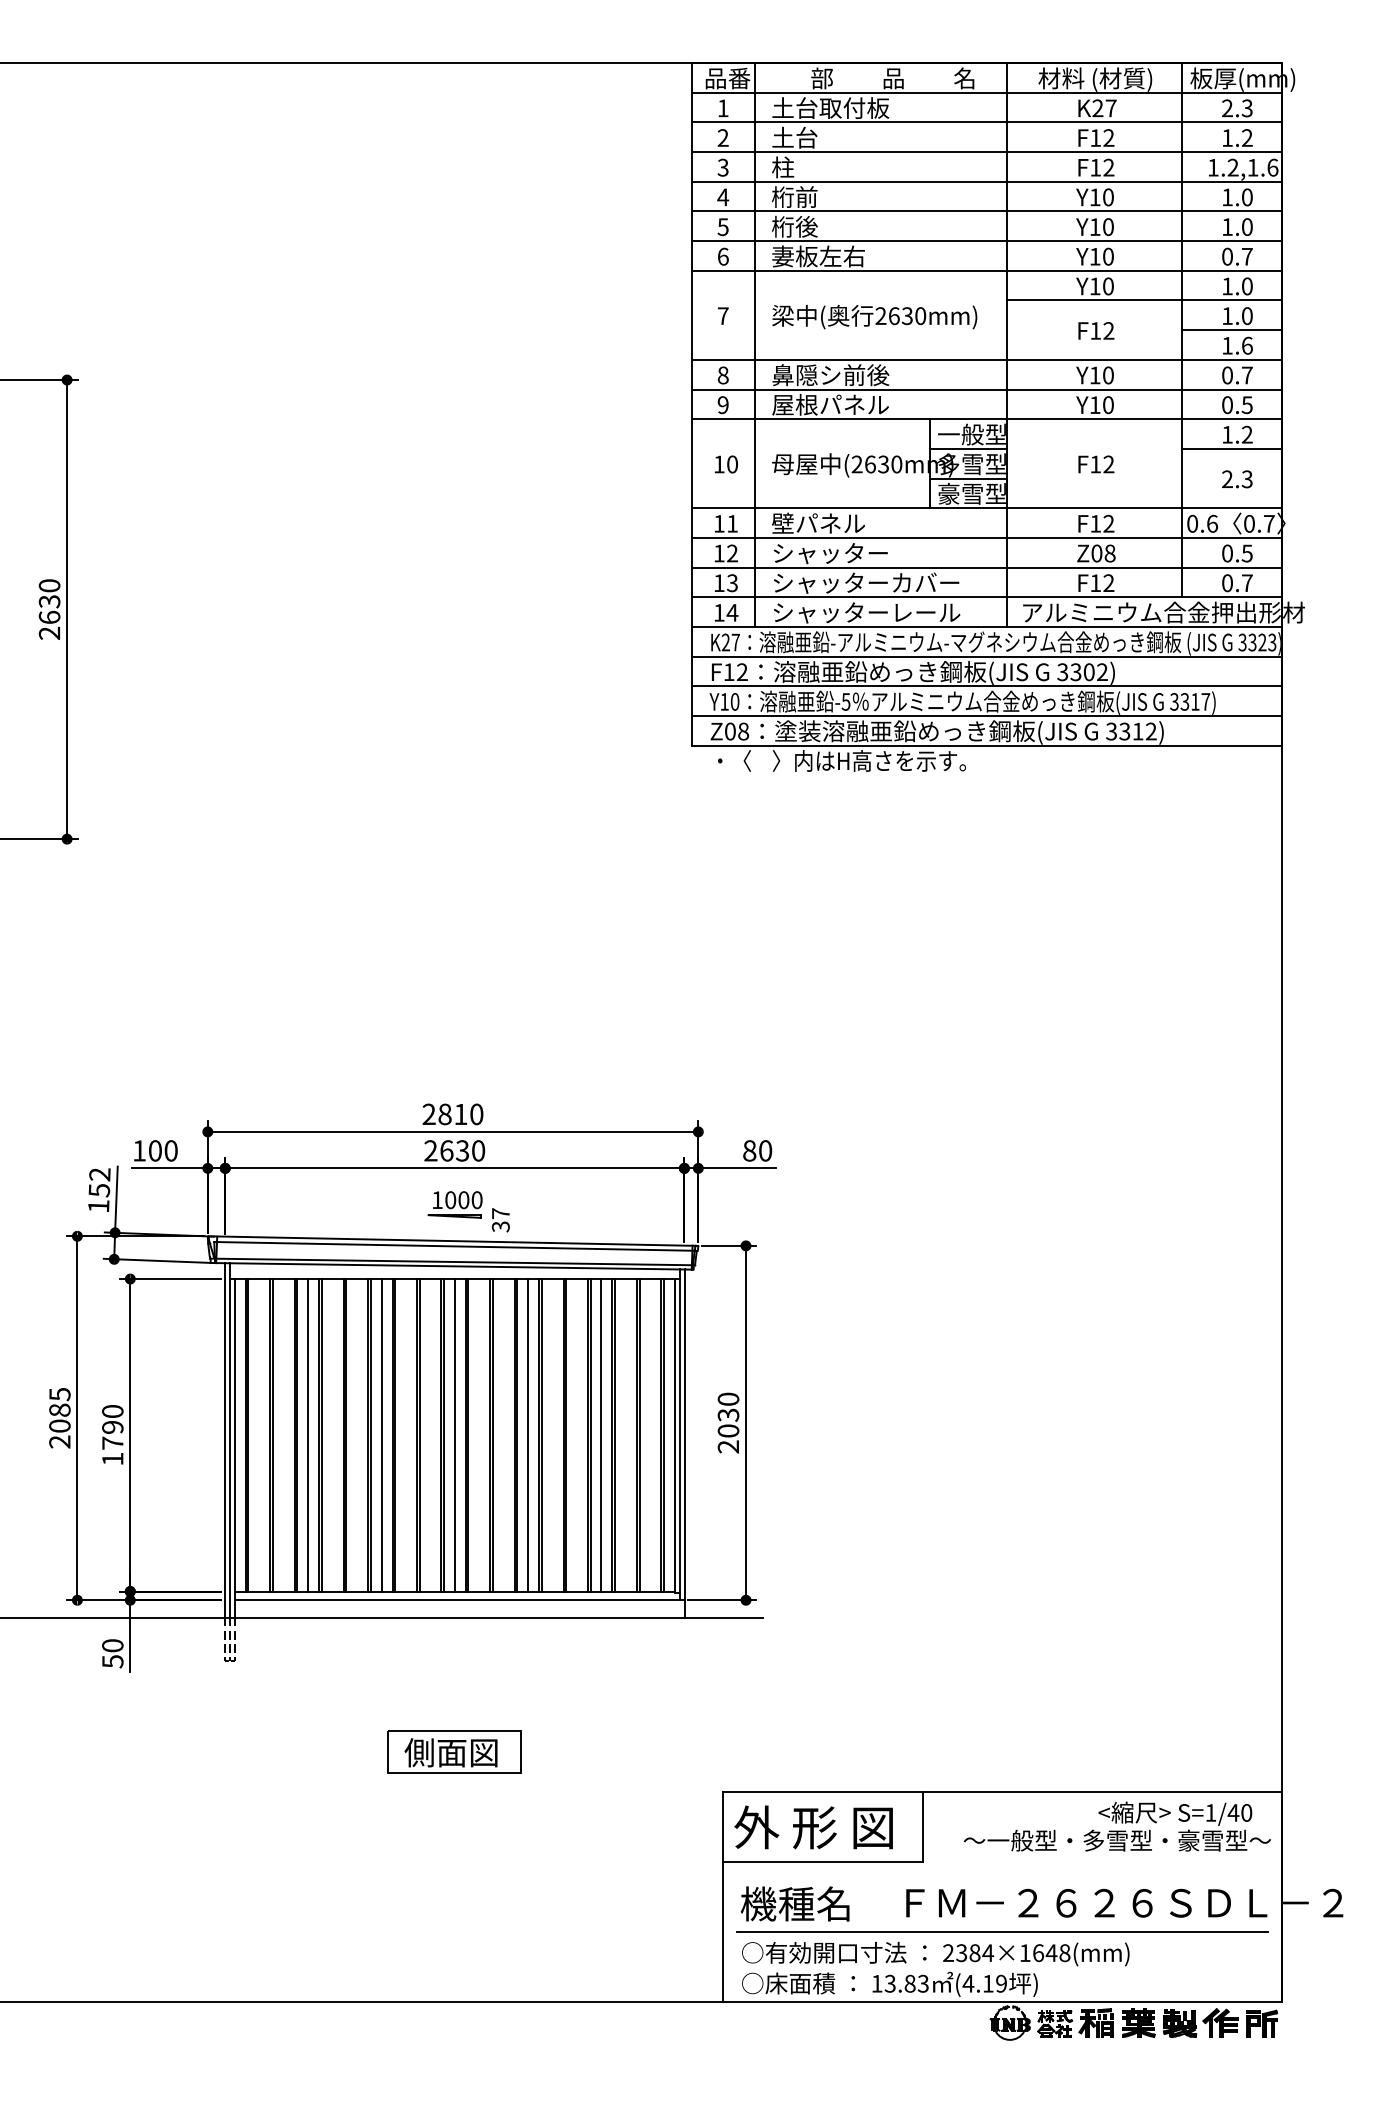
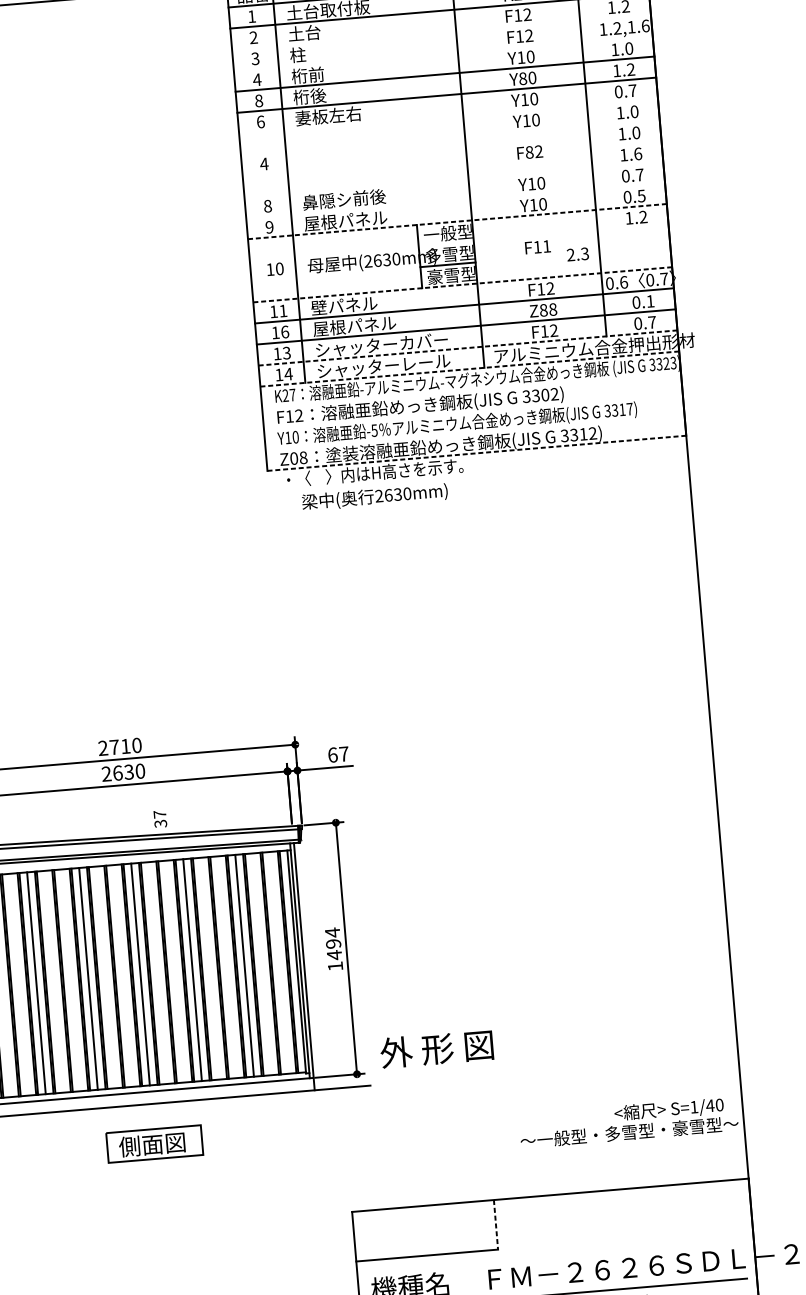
line: (986, 152) -> (441, 32), removed
line: (986, 181) -> (443, 52), removed
text: (722, 226) -> (258, 100), 5 -> 8
text: (1094, 227) -> (522, 79), Y10 -> Y80
text: (1246, 227) -> (630, 70), 1.0 -> 1.2
line: (986, 270) -> (448, 116), removed
line: (1144, 300) -> (562, 127), removed
text: (723, 315) -> (264, 163), 7 -> 4
text: (874, 316) -> (374, 496), moved
text: (1095, 330) -> (529, 152), F12 -> F82
line: (1231, 330) -> (625, 144), removed
line: (986, 359) -> (453, 179), removed
line: (986, 389) -> (455, 200), removed
line: (986, 419) -> (457, 221), solid -> dashed
line: (968, 448) -> (446, 243), removed
line: (1231, 448) -> (633, 227), removed
text: (1108, 464) -> (546, 246), F12 -> F11
text: (1237, 479) -> (578, 254), moved
line: (986, 508) -> (462, 284), solid -> dashed
text: (732, 553) -> (285, 332), 12 -> 16
text: (830, 553) -> (354, 326), シャッター -> 屋根パネル
text: (1096, 553) -> (543, 310), Z08 -> Z88
text: (1246, 553) -> (649, 301), 0.5 -> 0.1
line: (986, 597) -> (467, 348), solid -> dashed
line: (986, 626) -> (469, 368), solid -> dashed
line: (986, 656) -> (471, 390), removed
line: (986, 686) -> (473, 411), removed
line: (986, 715) -> (475, 431), removed
line: (986, 745) -> (476, 453), solid -> dashed
text: (444, 1114) -> (114, 747), 2810 -> 2710
text: (757, 1150) -> (338, 754), 80 -> 67
part: (454, 1204) -> (126, 810), removed
text: (728, 1422) -> (334, 949), 2030 -> 1494
part: (454, 1751) -> (154, 1143), moved
text: (1117, 1826) -> (628, 1122), moved
text: (813, 1827) -> (436, 1049), moved
line: (922, 1827) -> (495, 1225), solid -> dashed

